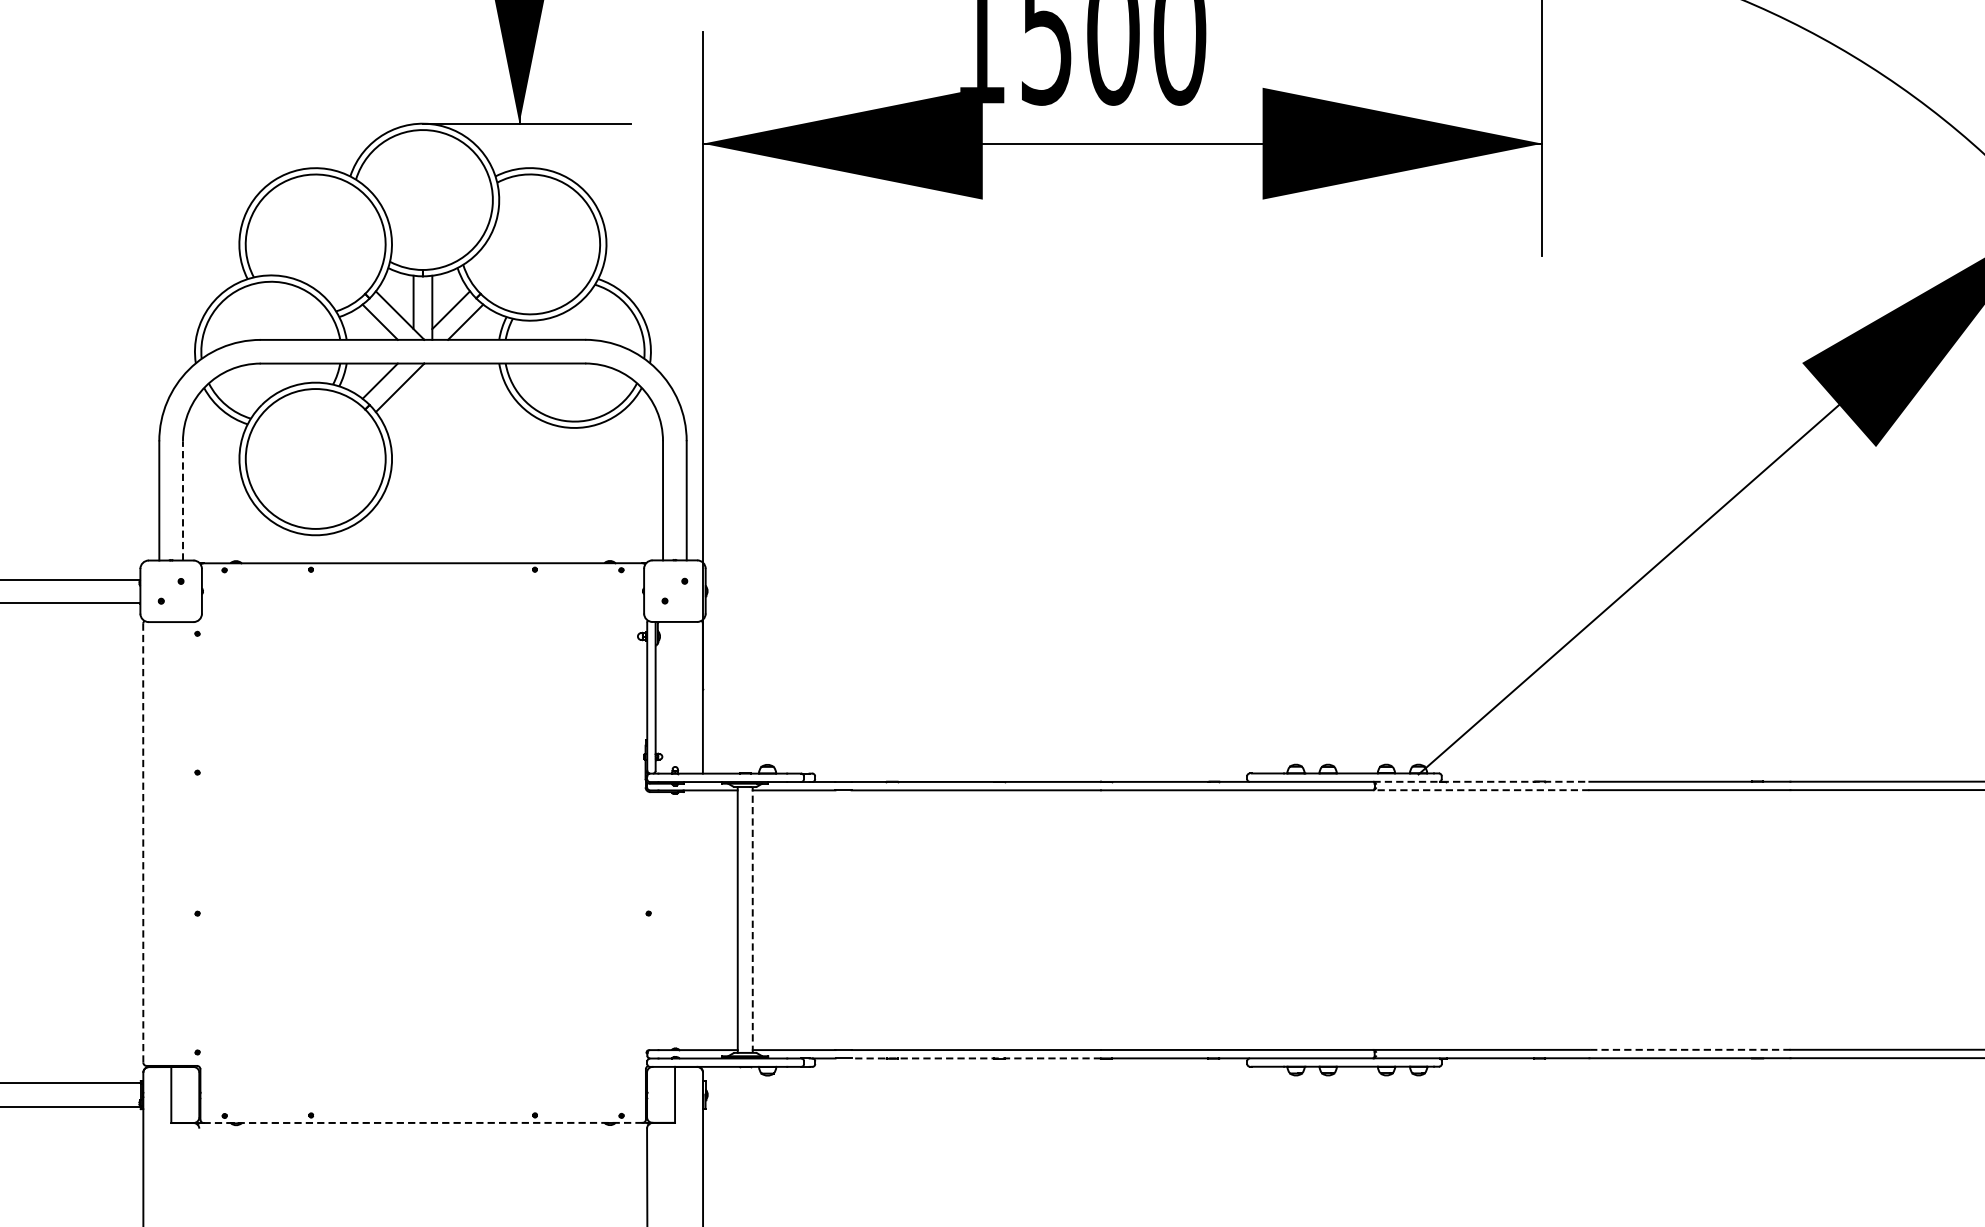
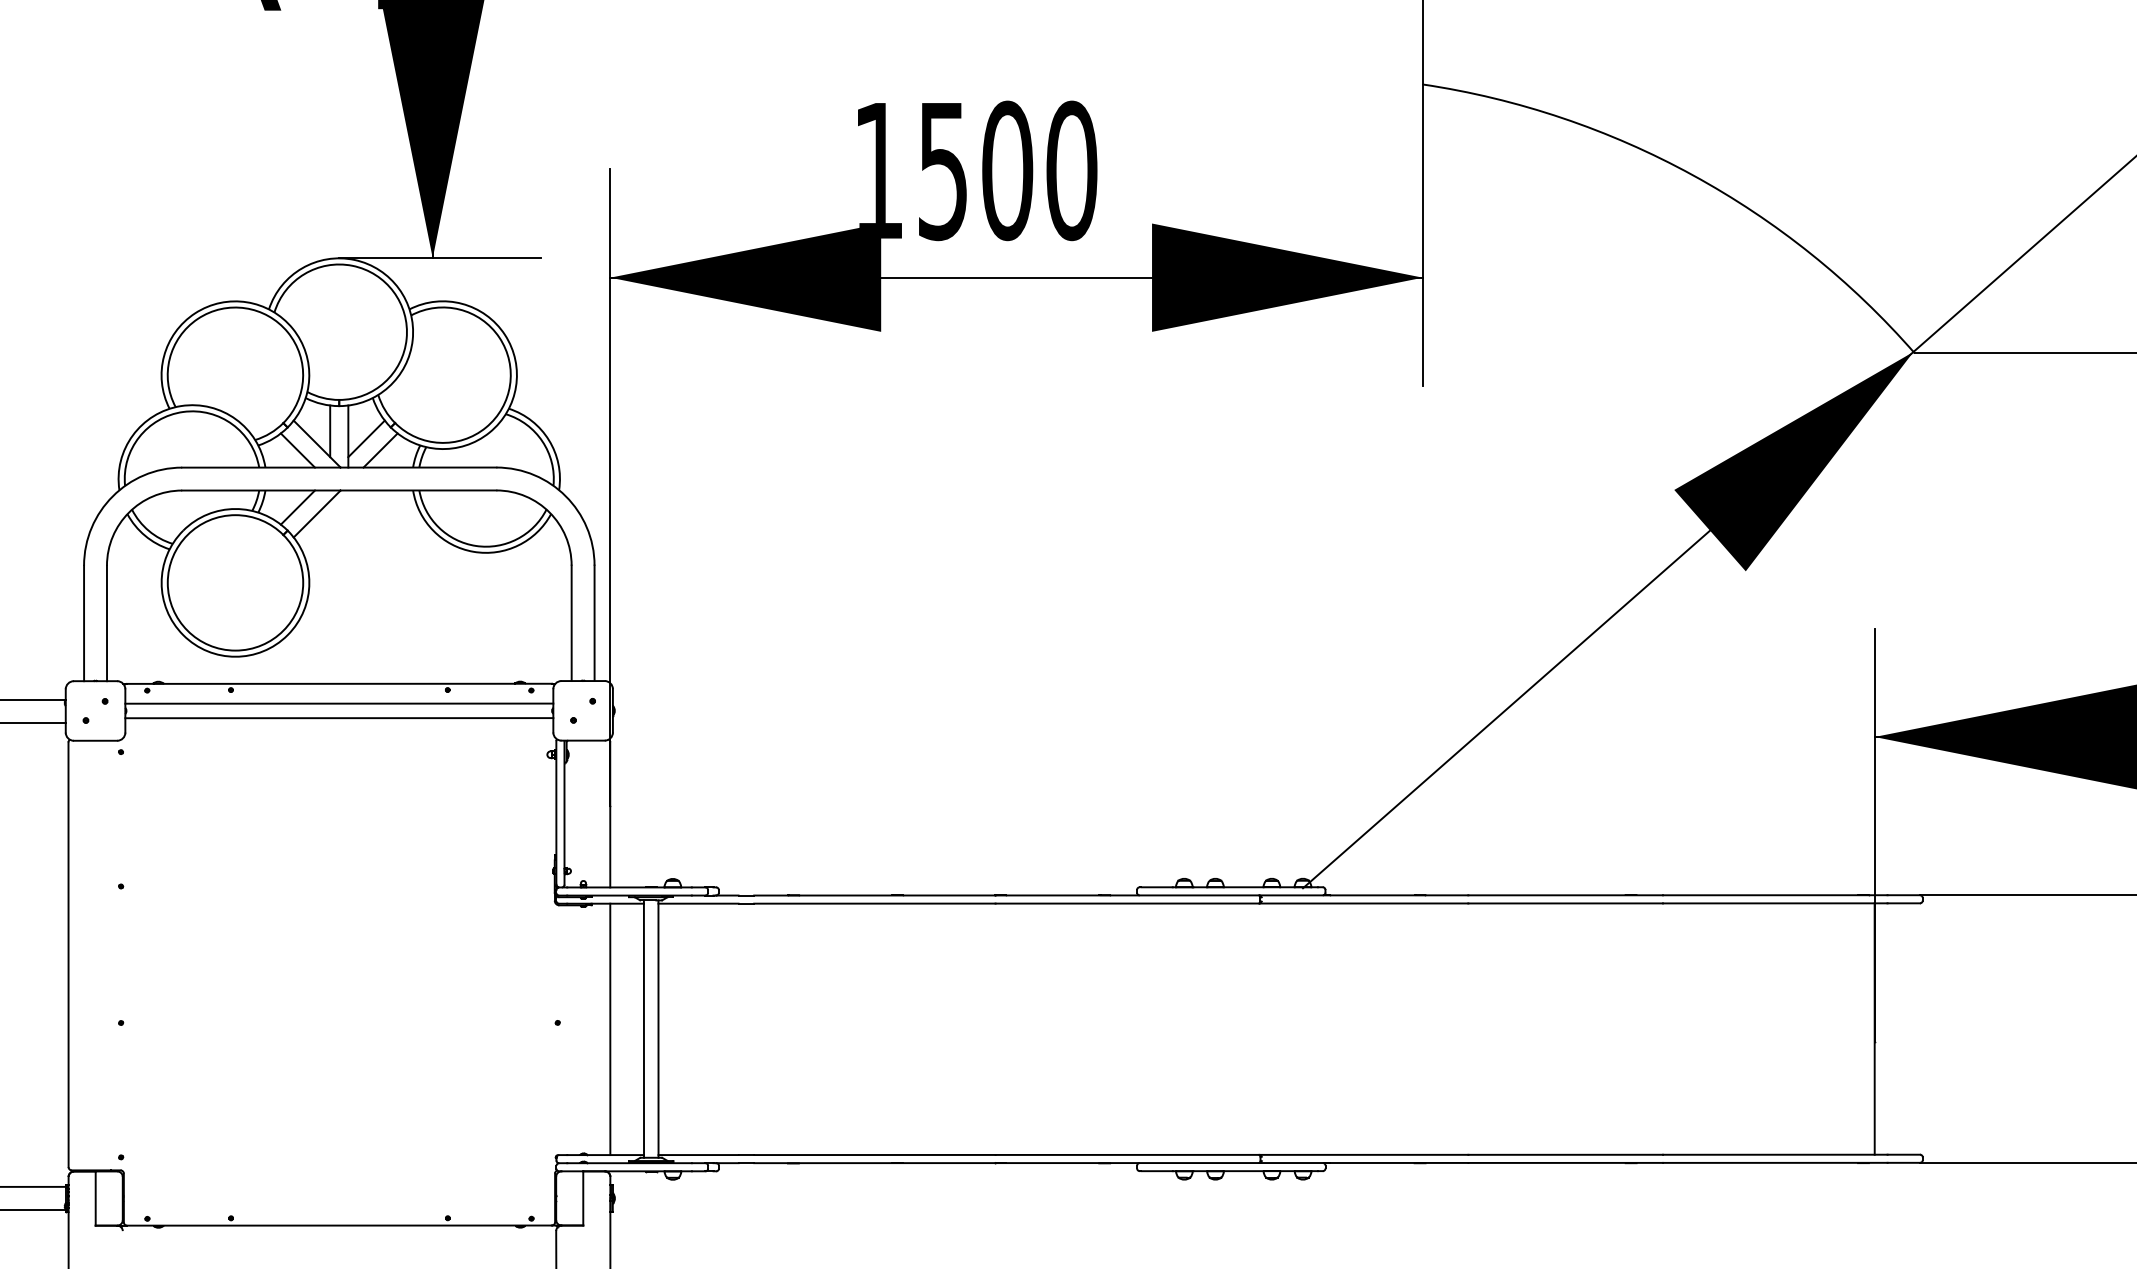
line: (183, 500) -> (107, 623), dashed -> solid
line: (423, 583) -> (339, 703), added
line: (423, 599) -> (339, 718), added
line: (1482, 781) -> (1364, 895), dashed -> solid
line: (1481, 790) -> (1363, 903), dashed -> solid
line: (143, 842) -> (68, 954), dashed -> solid
line: (703, 920) -> (610, 1029), added
line: (752, 920) -> (658, 1029), dashed -> solid
line: (1689, 1049) -> (1565, 1154), dashed -> solid
line: (975, 1058) -> (874, 1163), dashed -> solid
line: (423, 1122) -> (339, 1225), dashed -> solid

